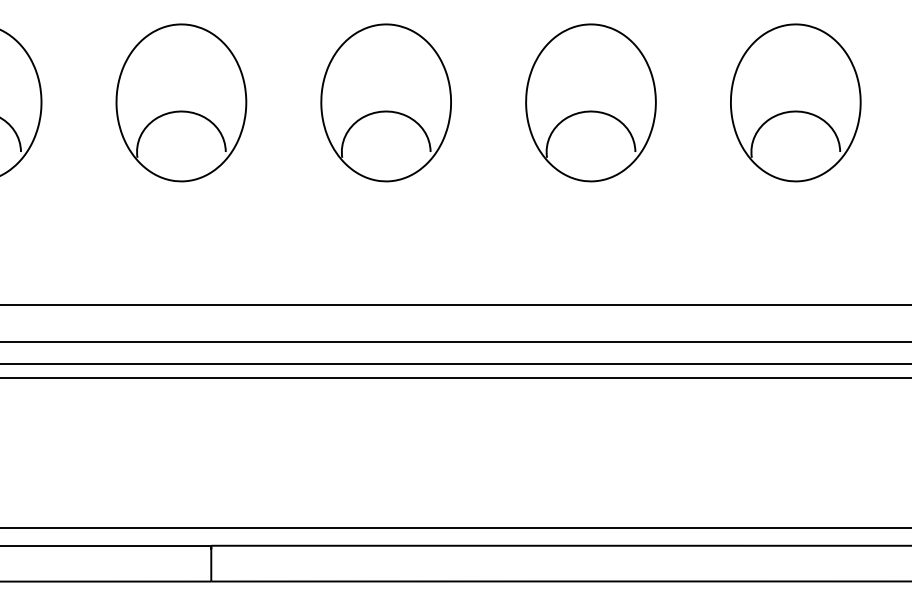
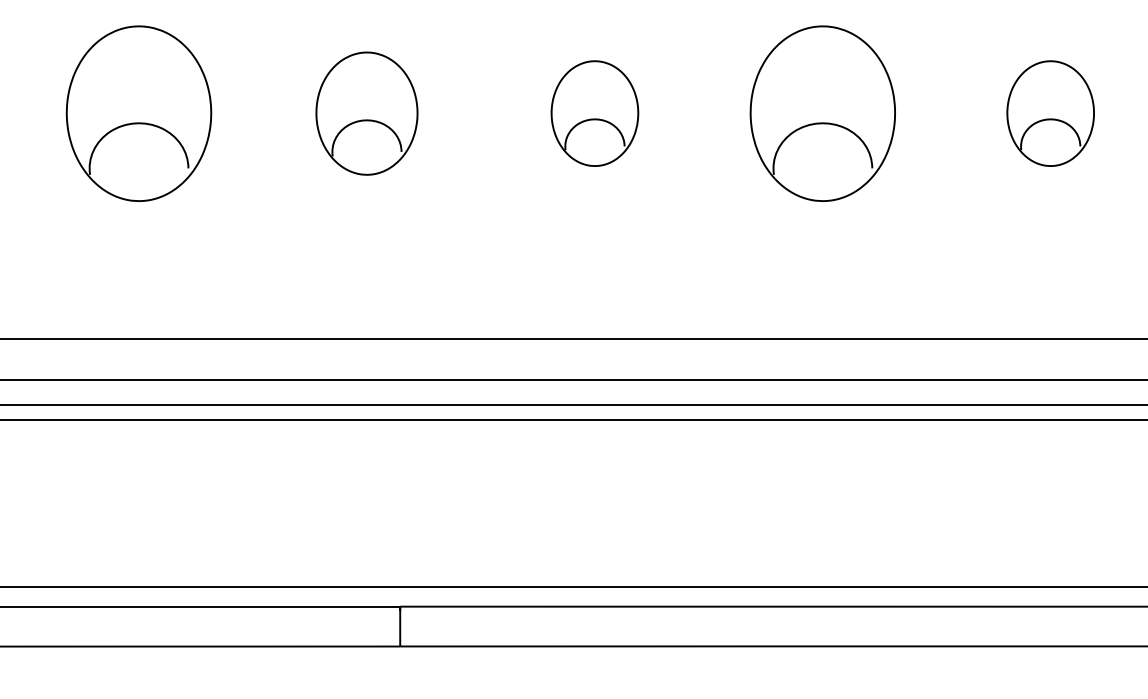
part: (180, 102) -> (366, 113), size x0.7
part: (385, 102) -> (594, 113), size x0.6
part: (795, 102) -> (1050, 113), size x0.6

